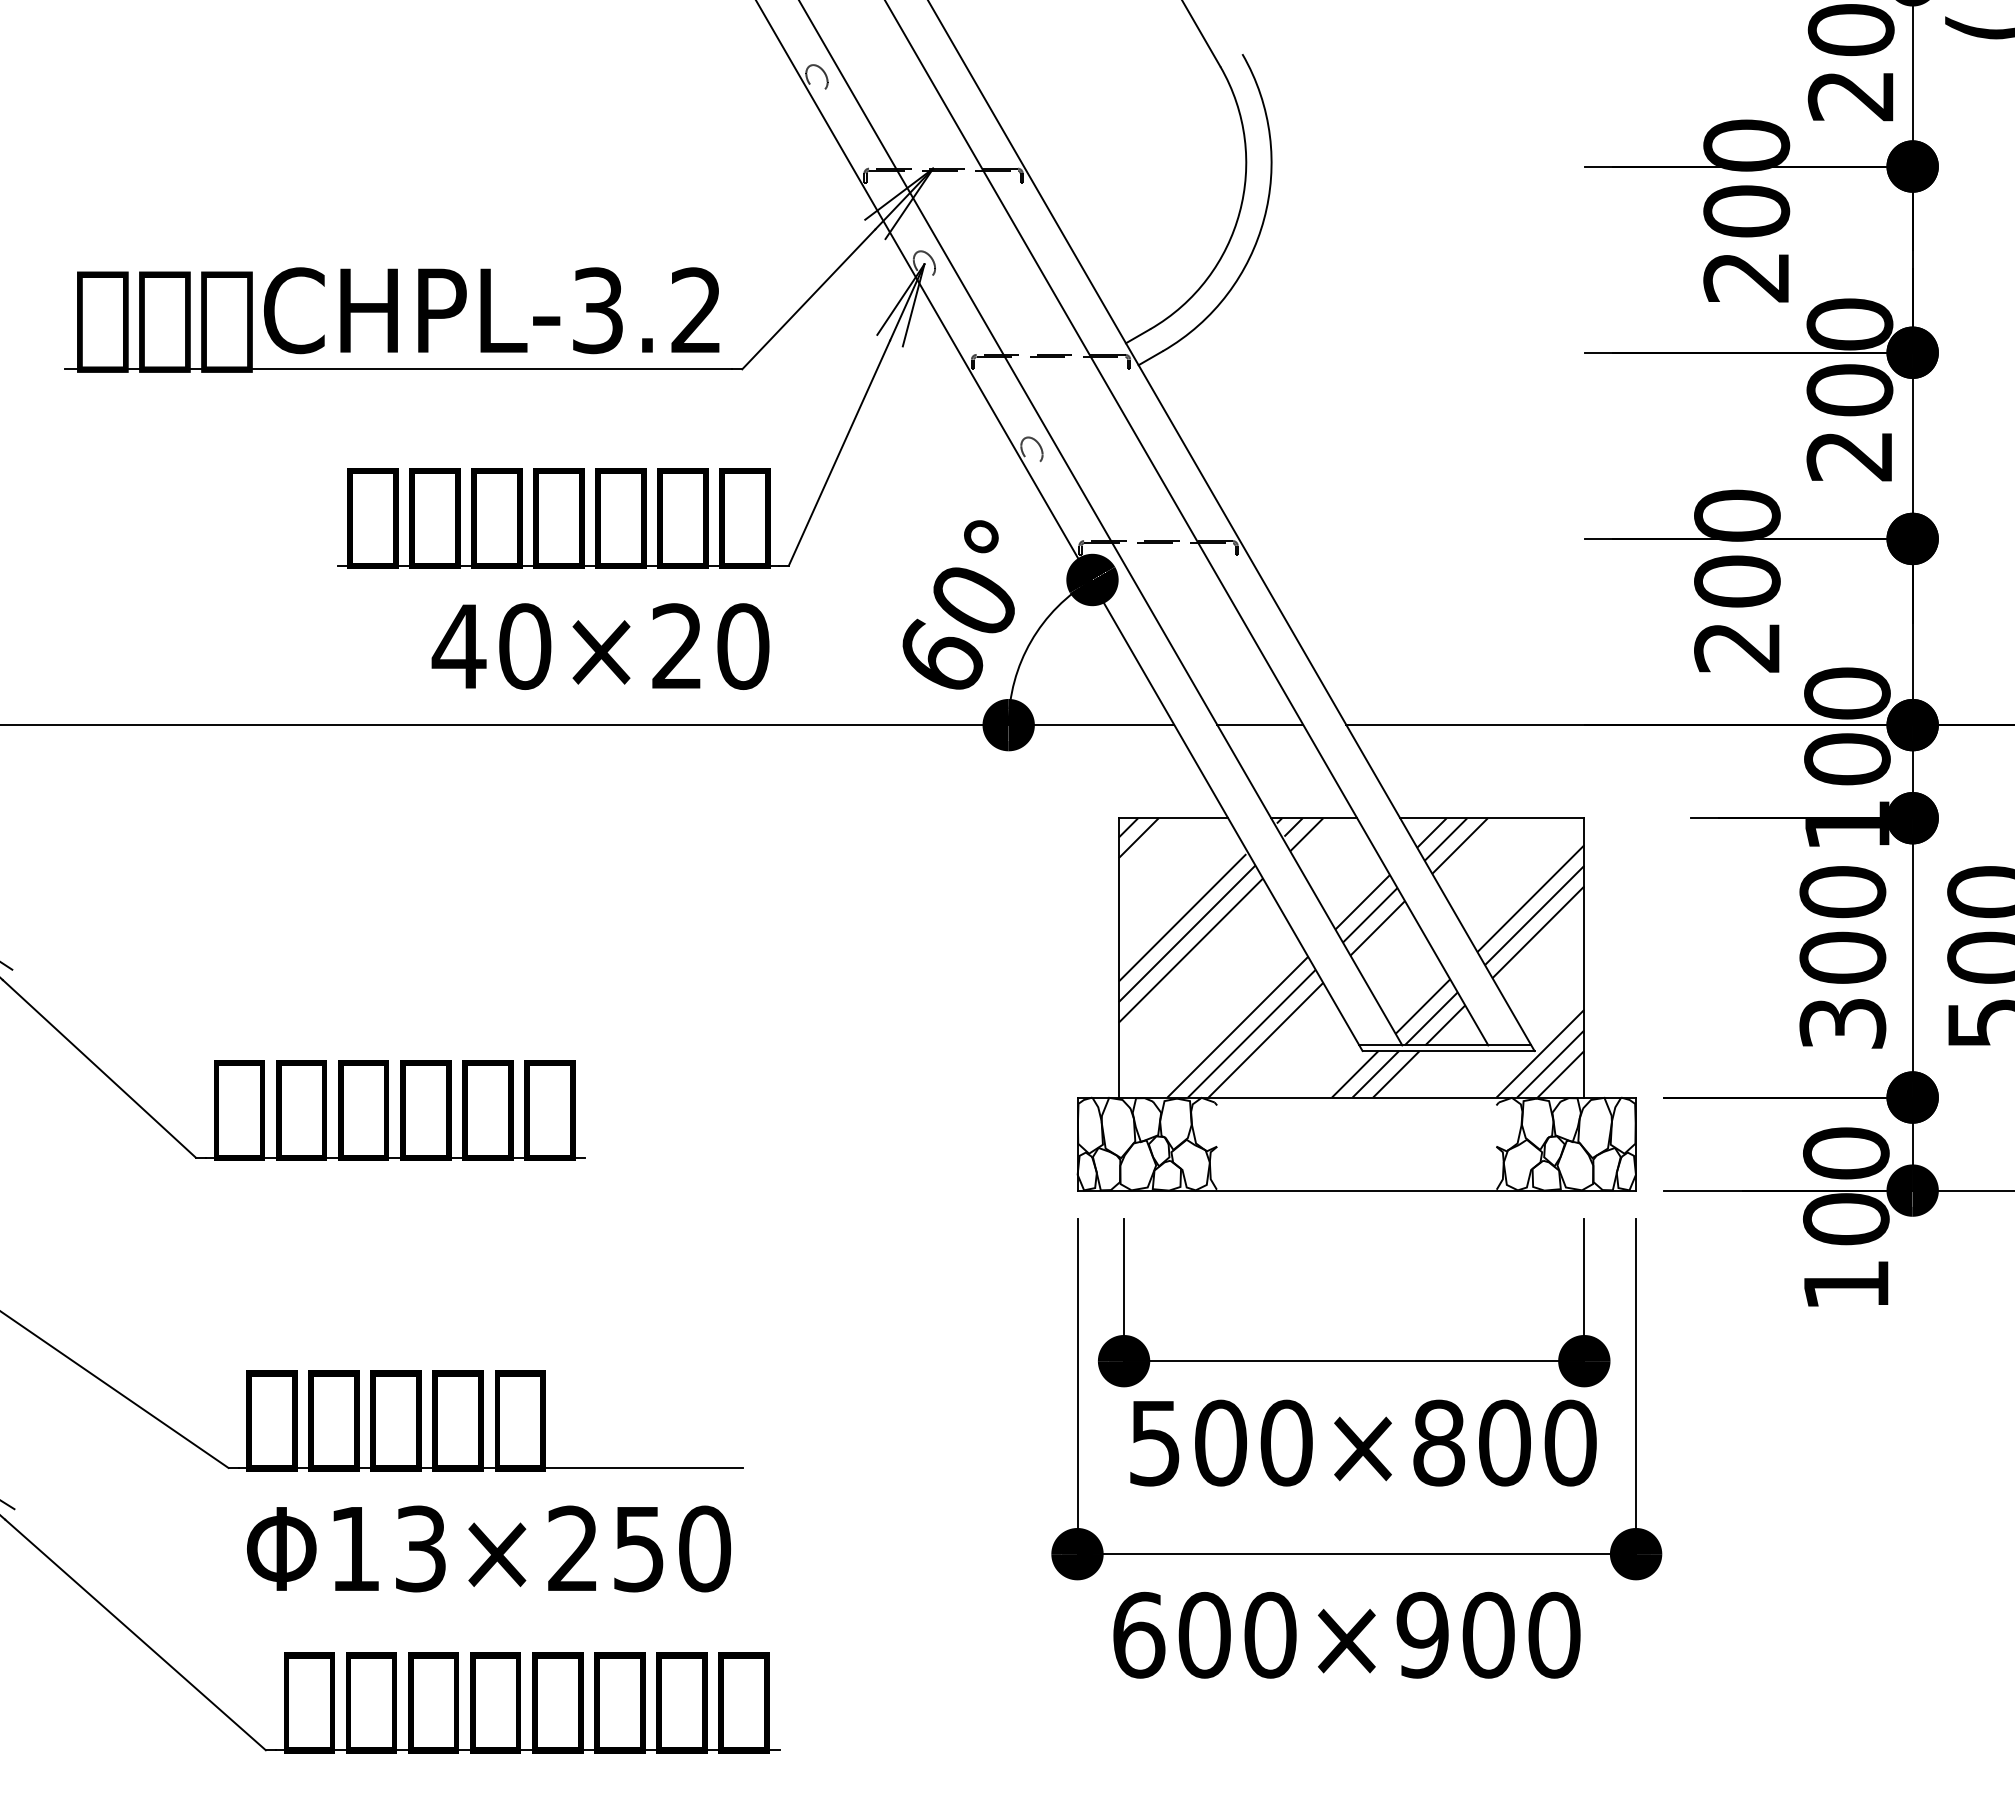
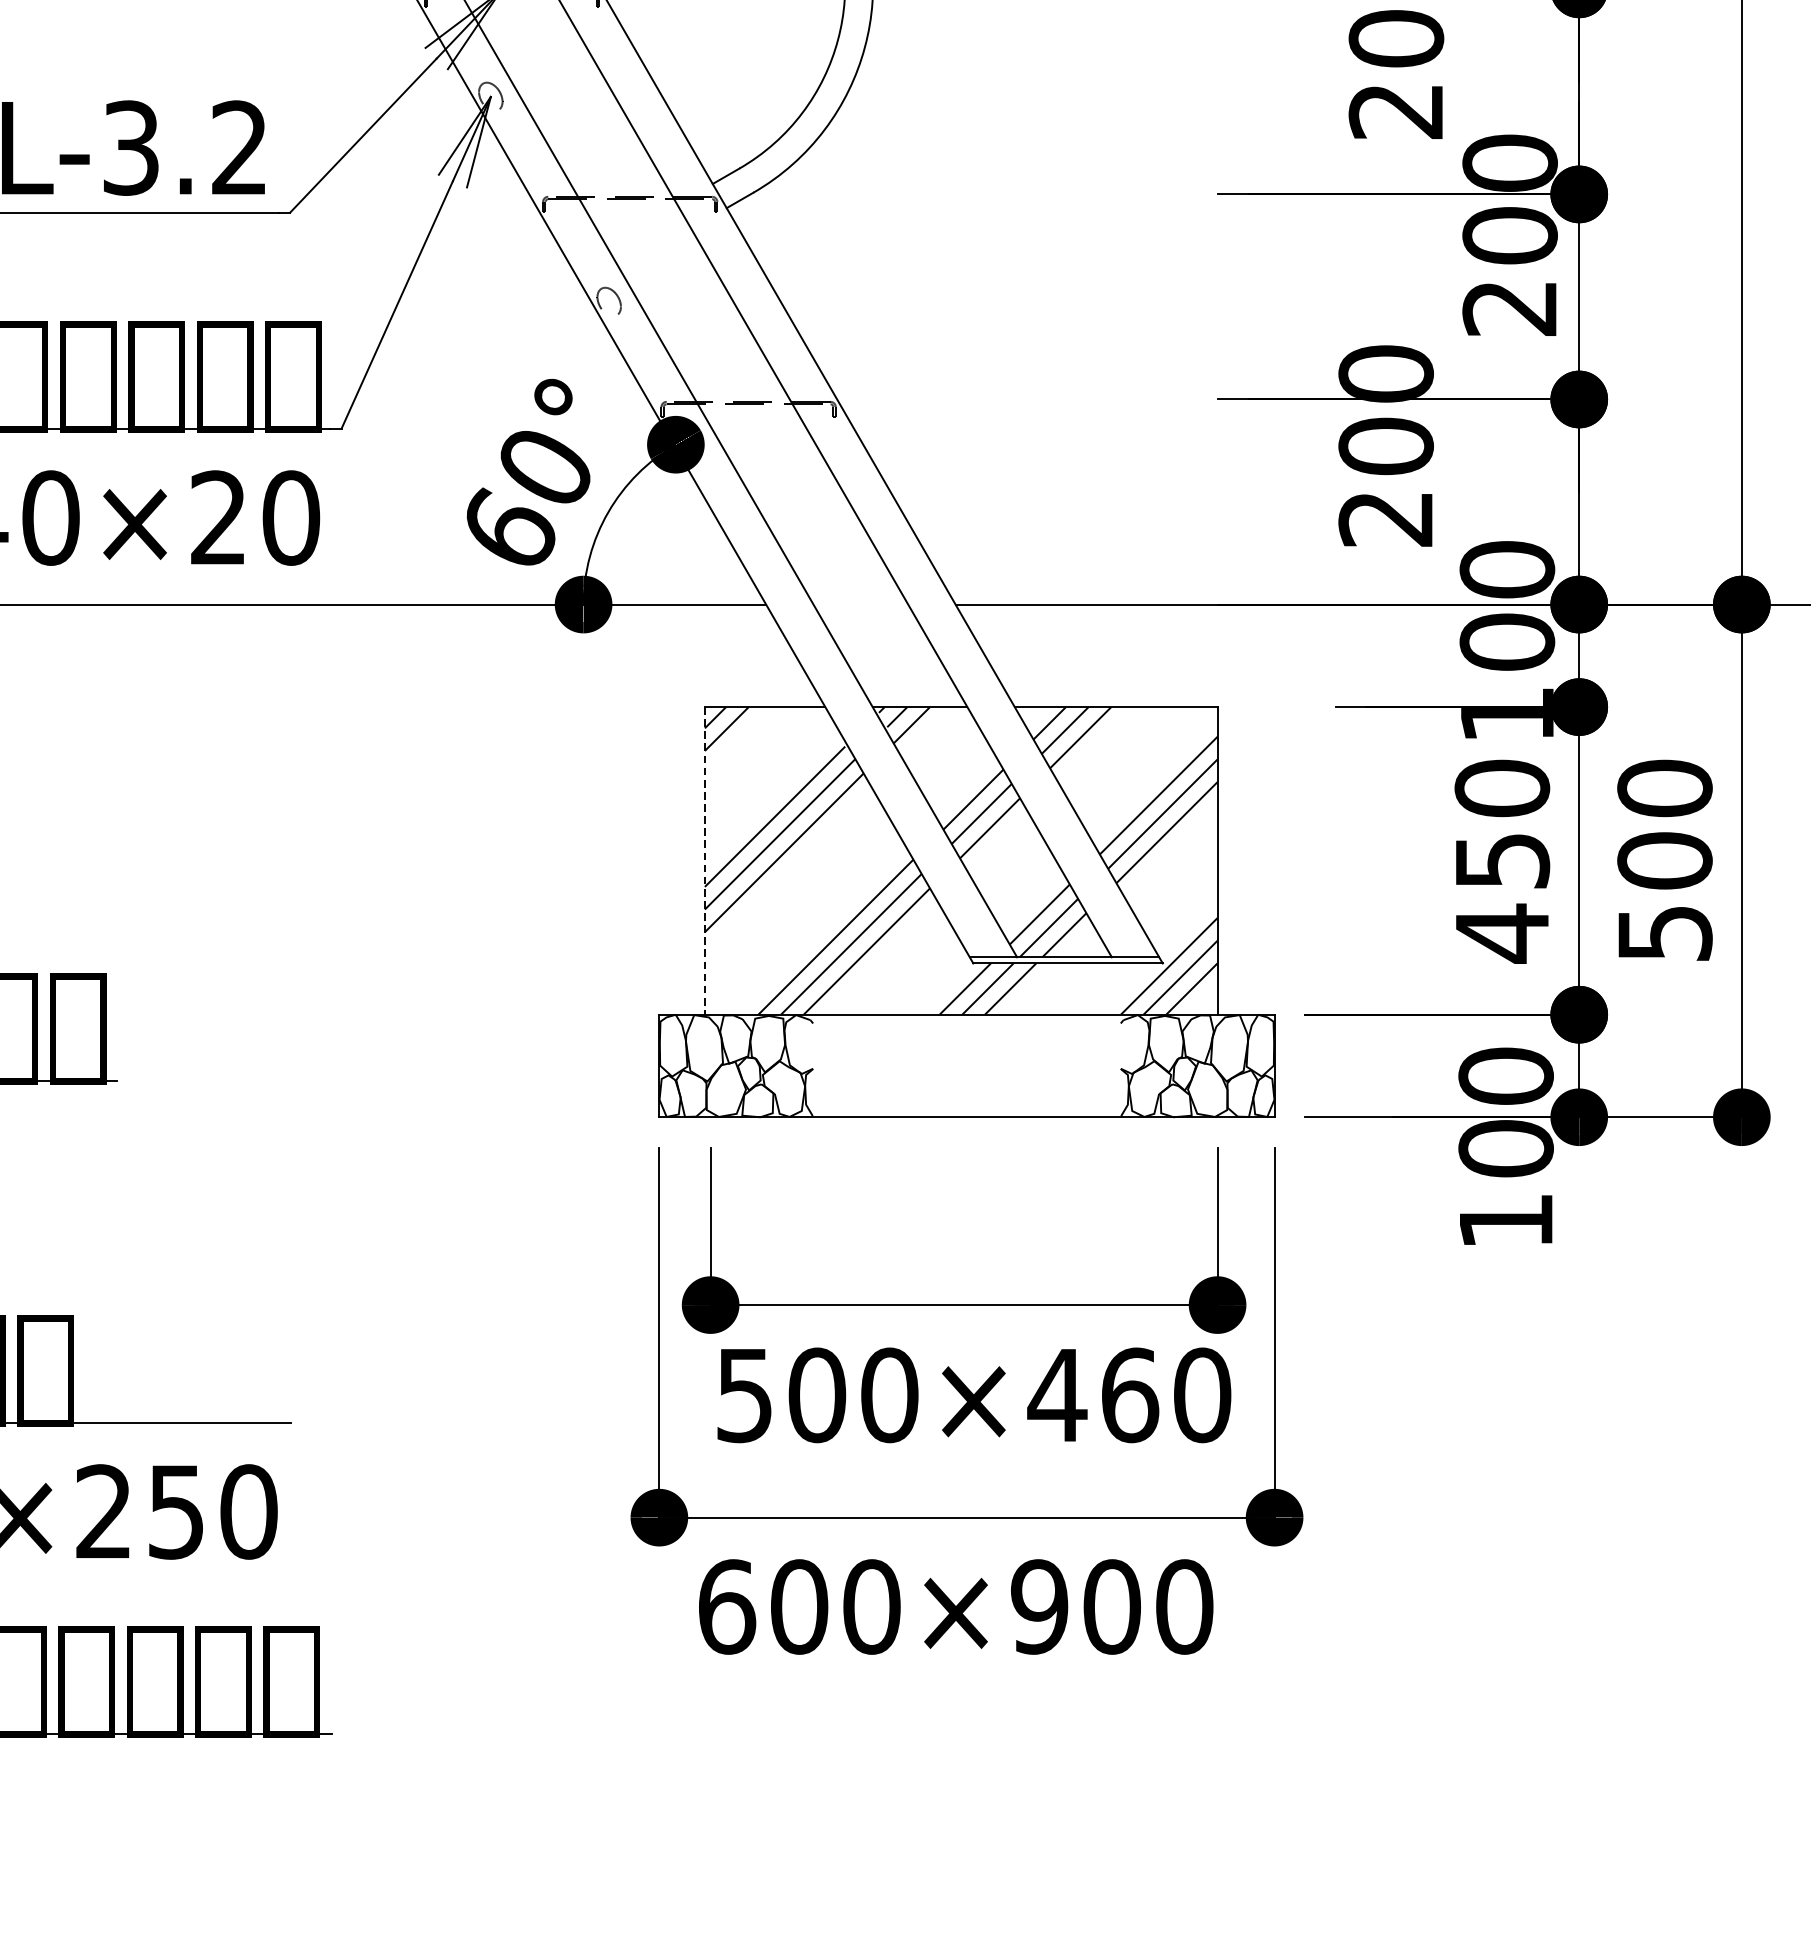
line: (1260, 725) -> (860, 604), removed
line: (1118, 957) -> (704, 860), solid -> dashed
text: (1842, 991) -> (1501, 897), 300 -> 450
text: (1471, 1442) -> (1093, 1394), 500×800 -> 500×460

